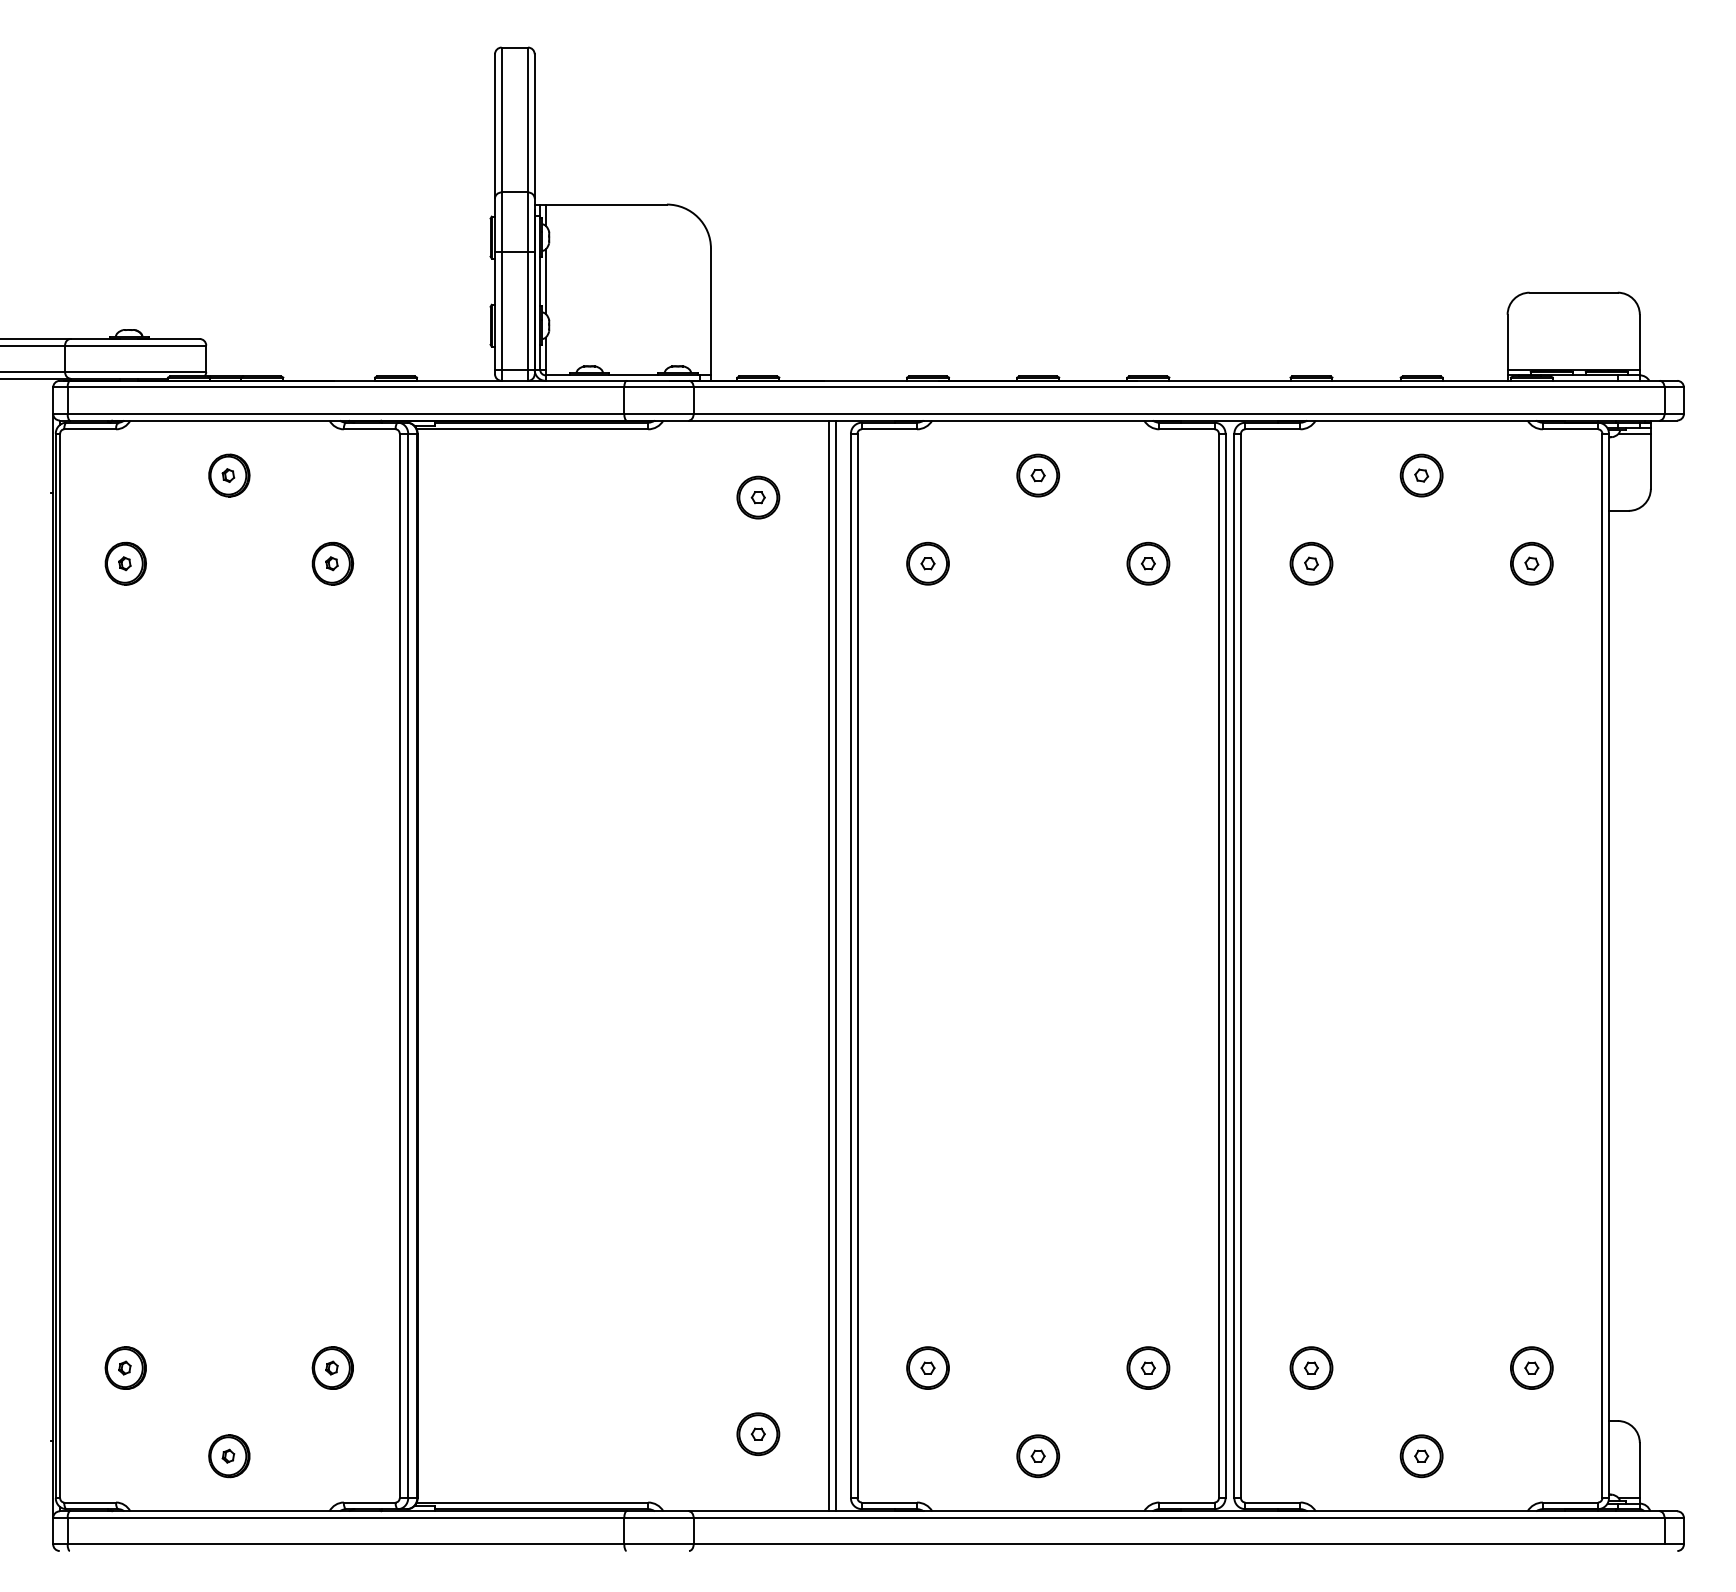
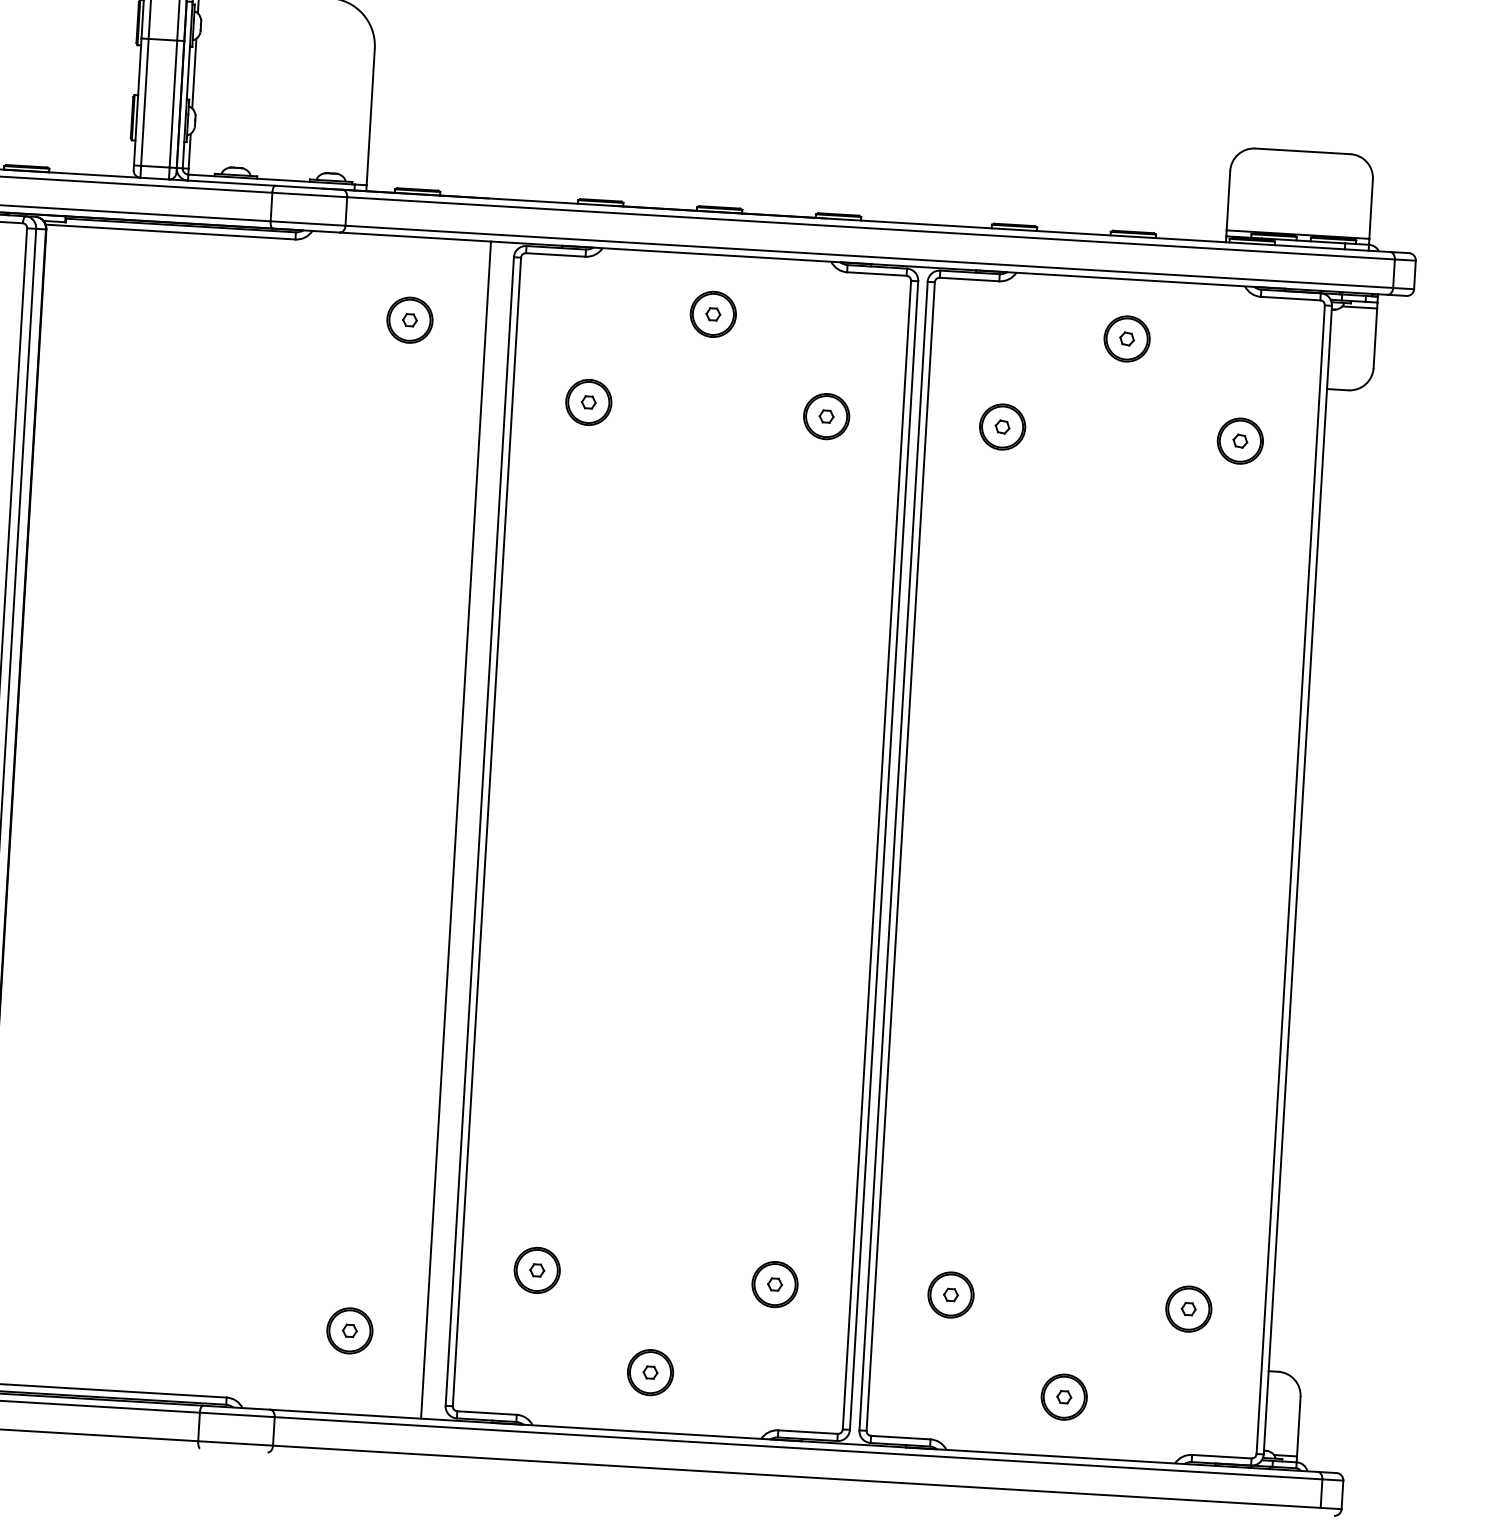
line: (835, 965) -> (463, 830), removed

